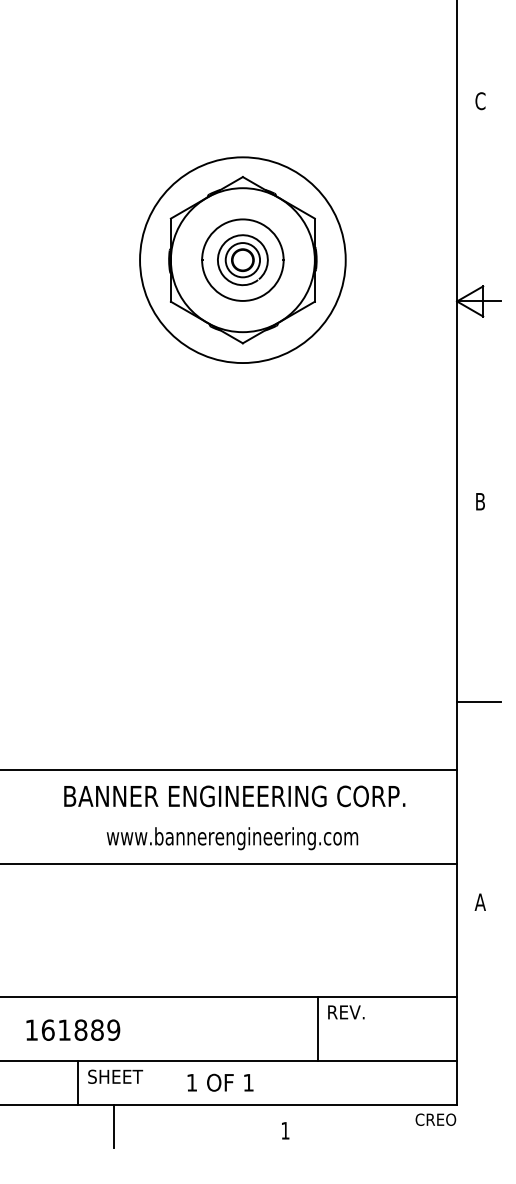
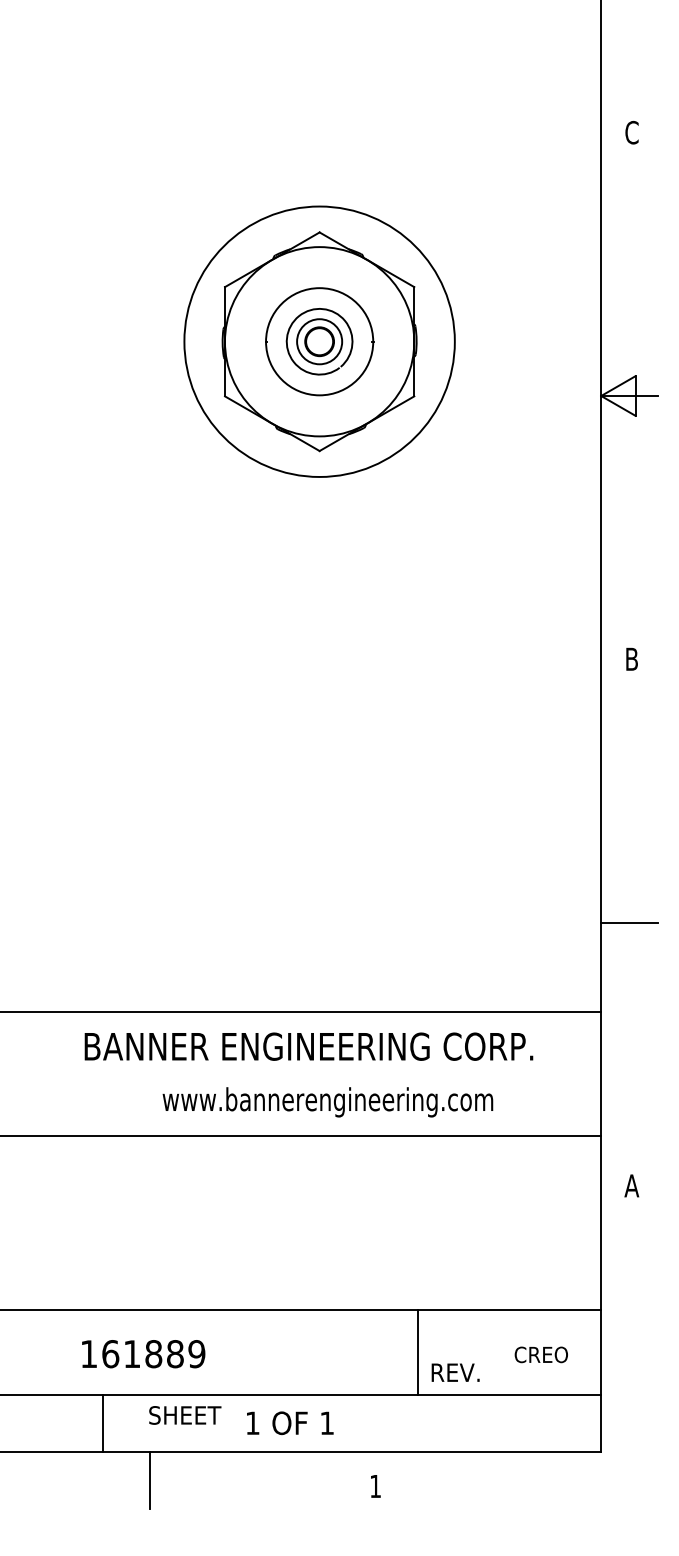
text: (232, 838) -> (327, 1102), moved
text: (346, 1012) -> (455, 1372), moved
text: (73, 1030) -> (143, 1354), moved
text: (115, 1076) -> (185, 1415), moved
text: (435, 1119) -> (540, 1354), moved

